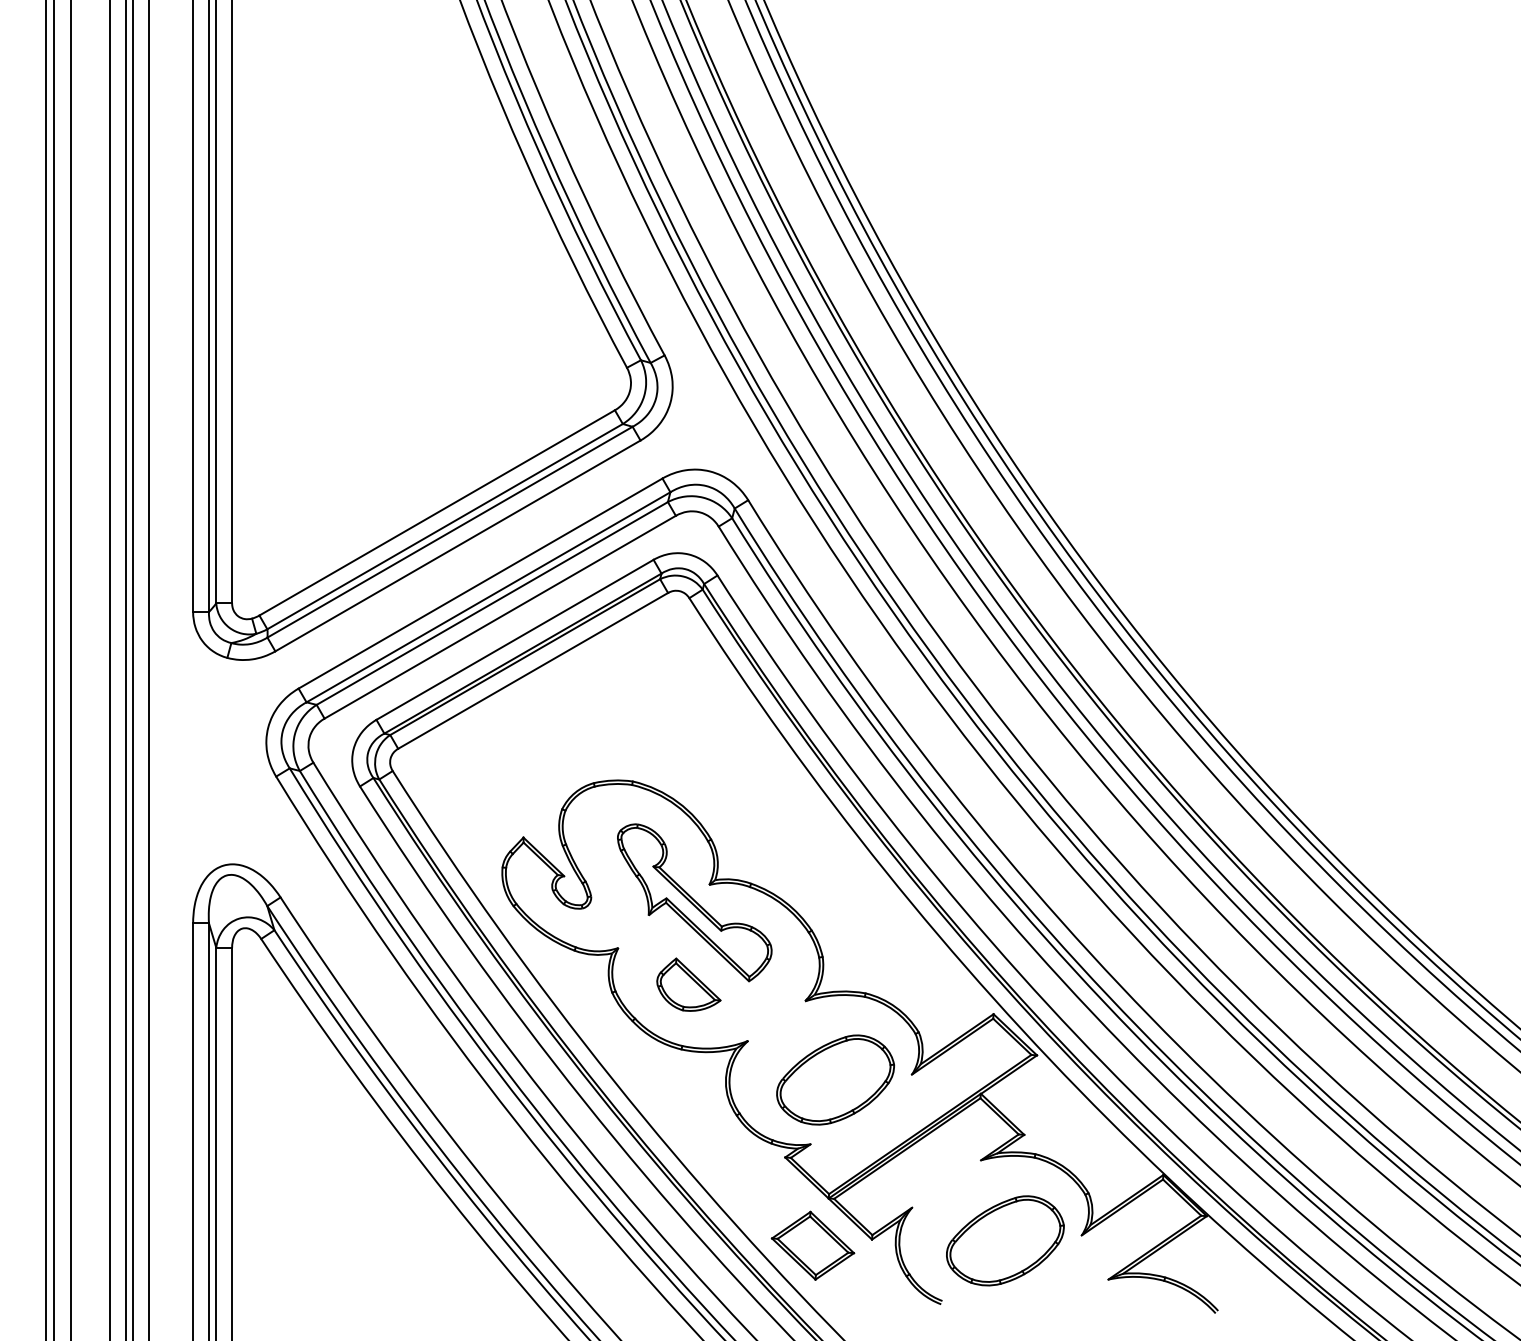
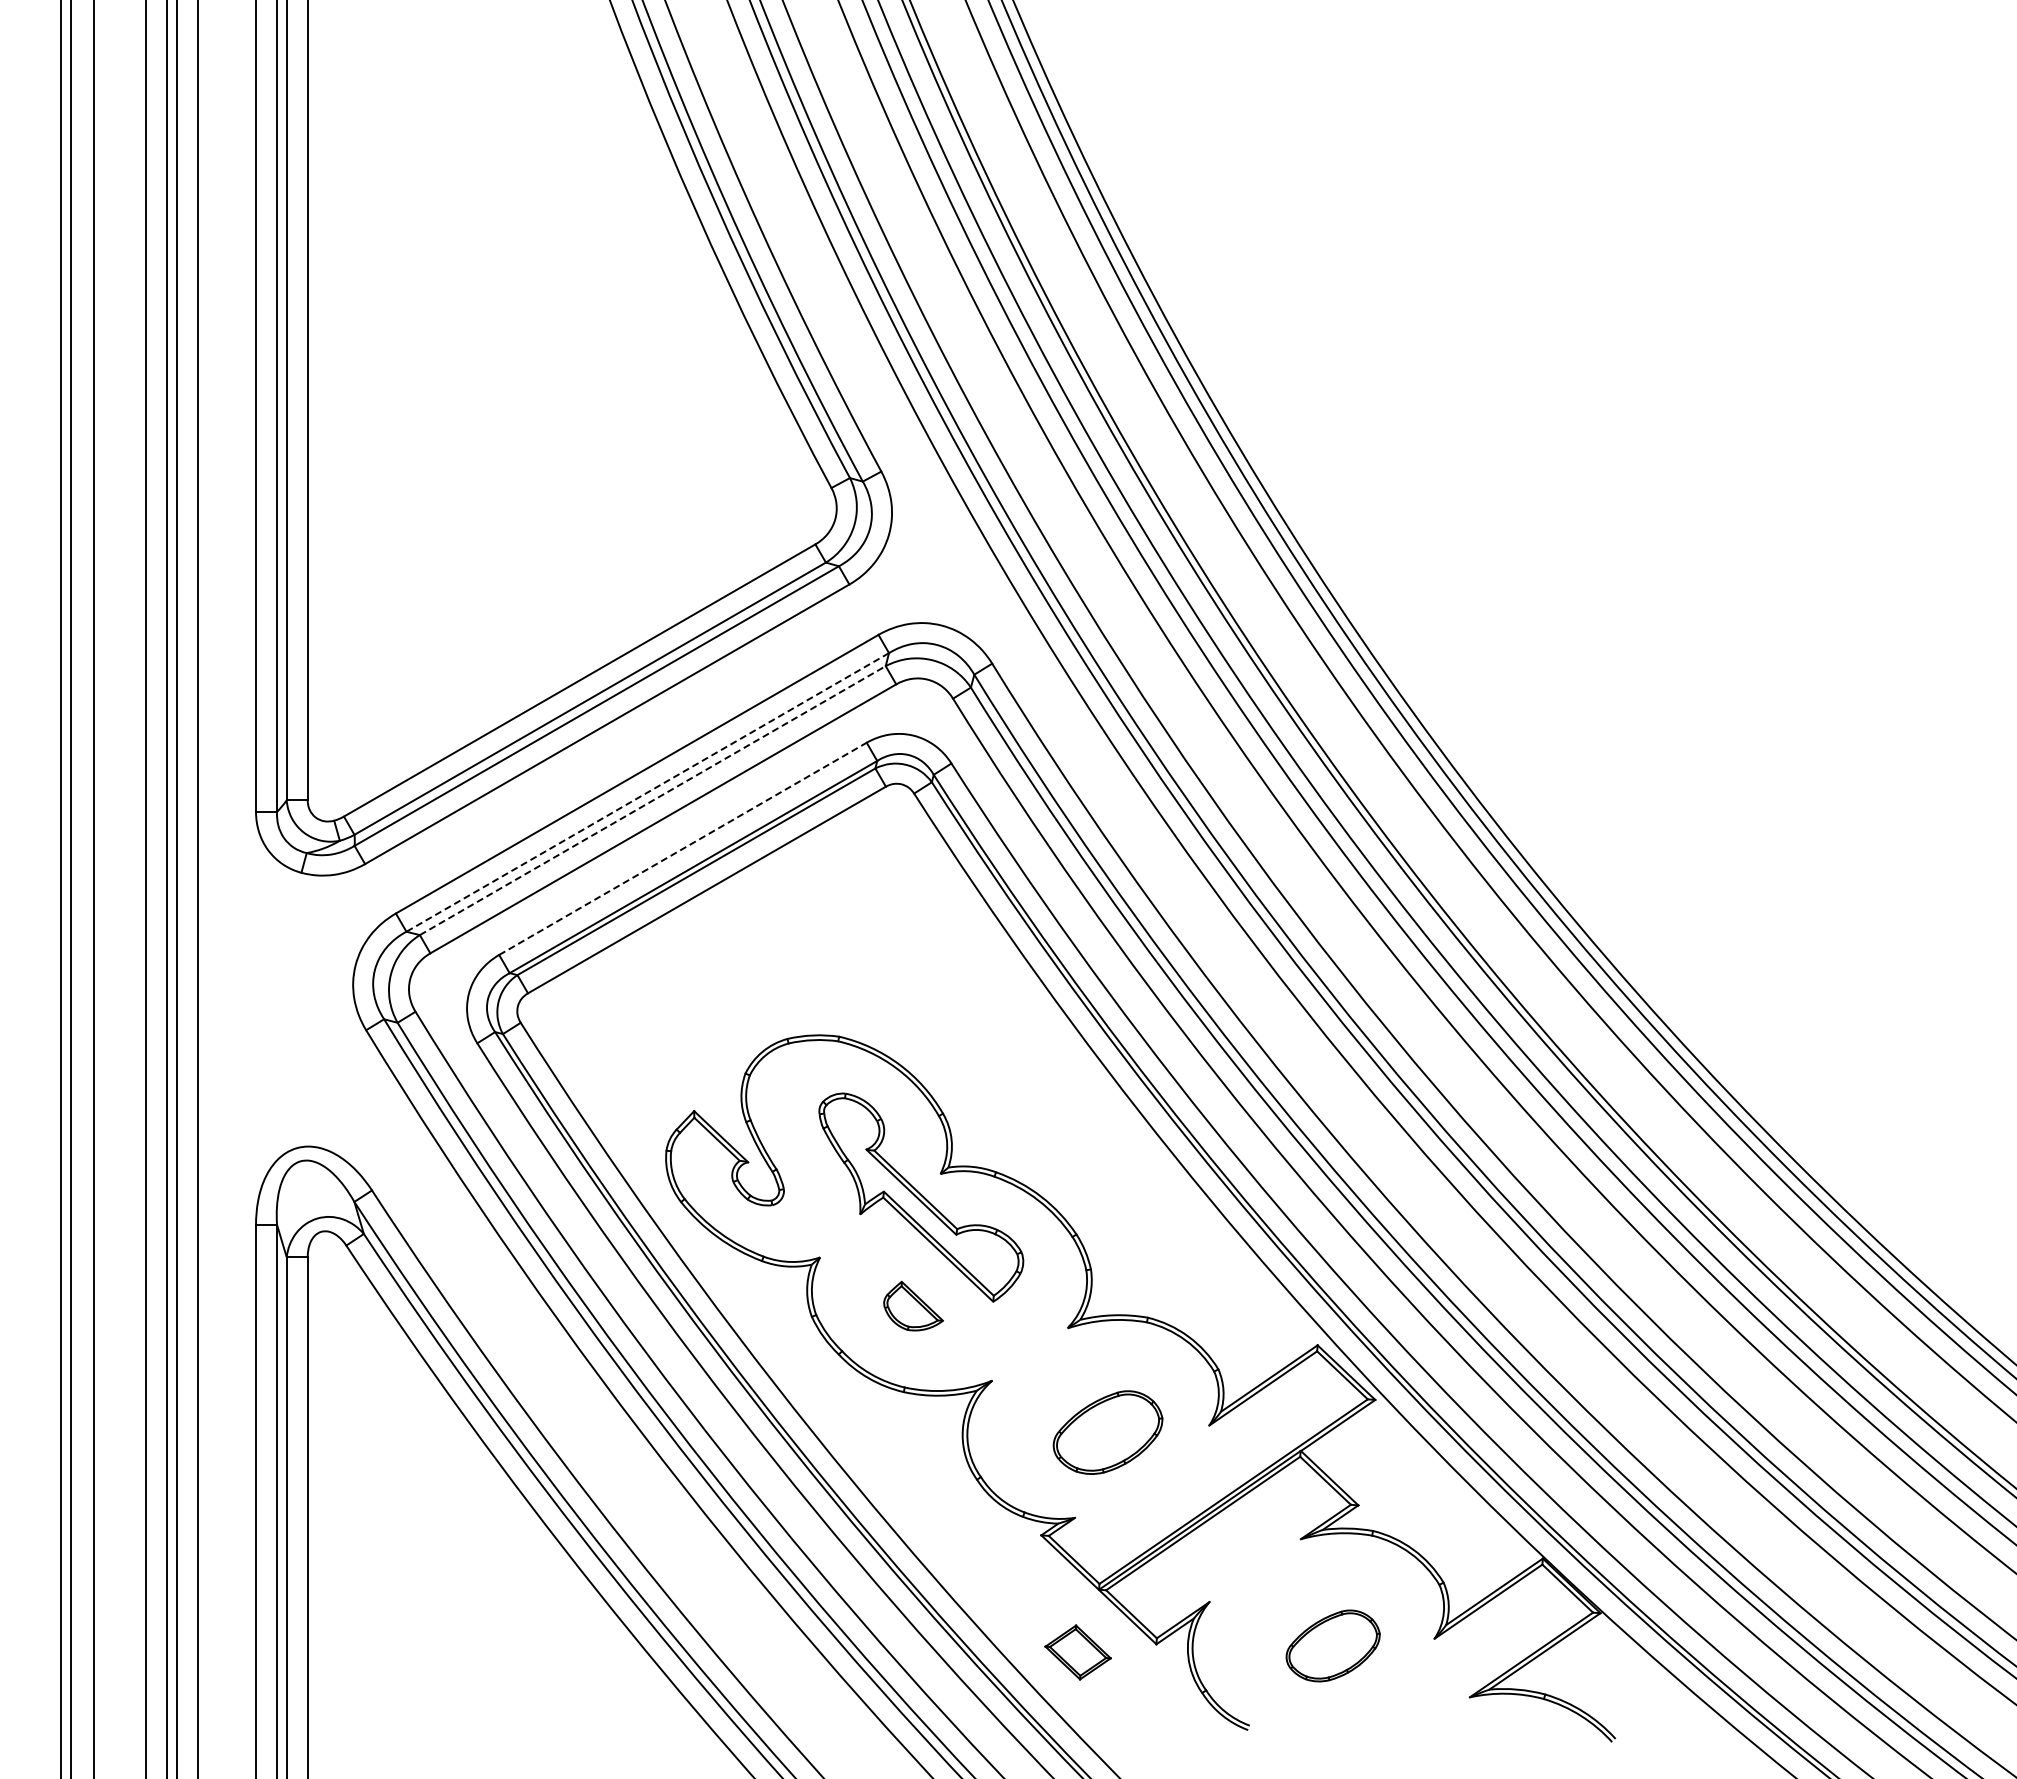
line: (488, 597) -> (647, 792), solid -> dashed
line: (492, 603) -> (652, 800), solid -> dashed
line: (515, 639) -> (683, 848), solid -> dashed
part: (688, 984) -> (913, 1305), size x0.7
part: (835, 1079) -> (1107, 1432), size x0.7
part: (1004, 1240) -> (1332, 1645), size x0.6
part: (812, 1245) -> (1077, 1652), size x0.6

